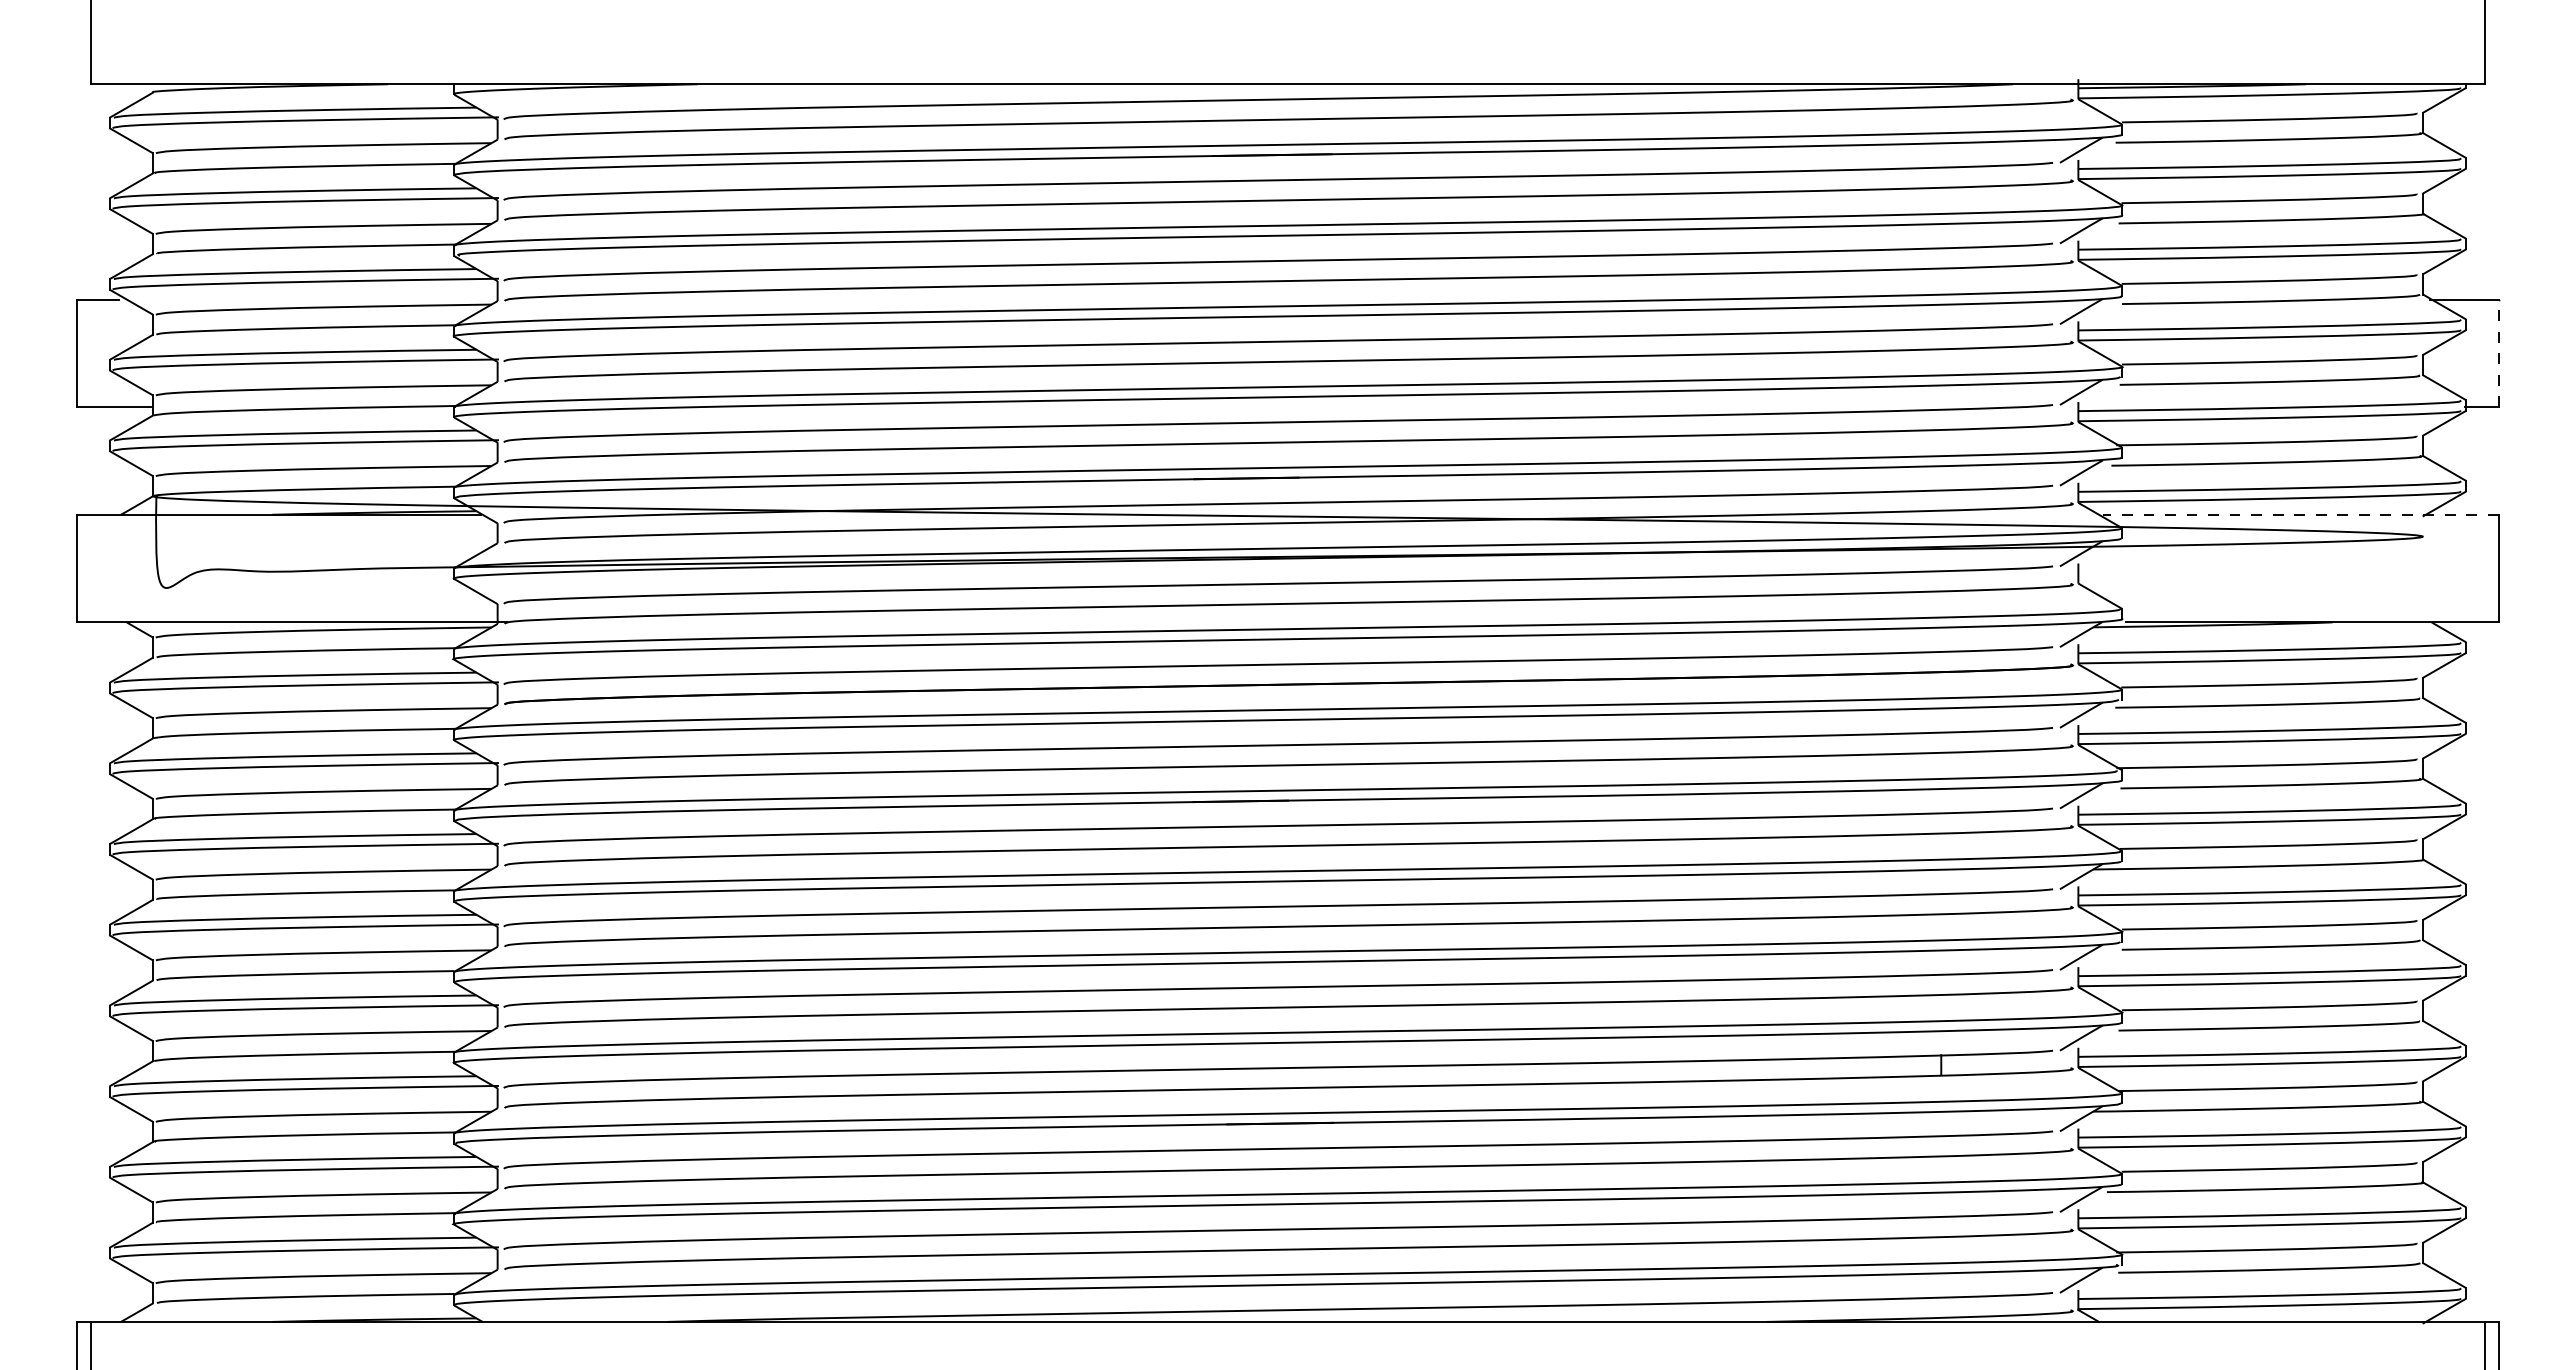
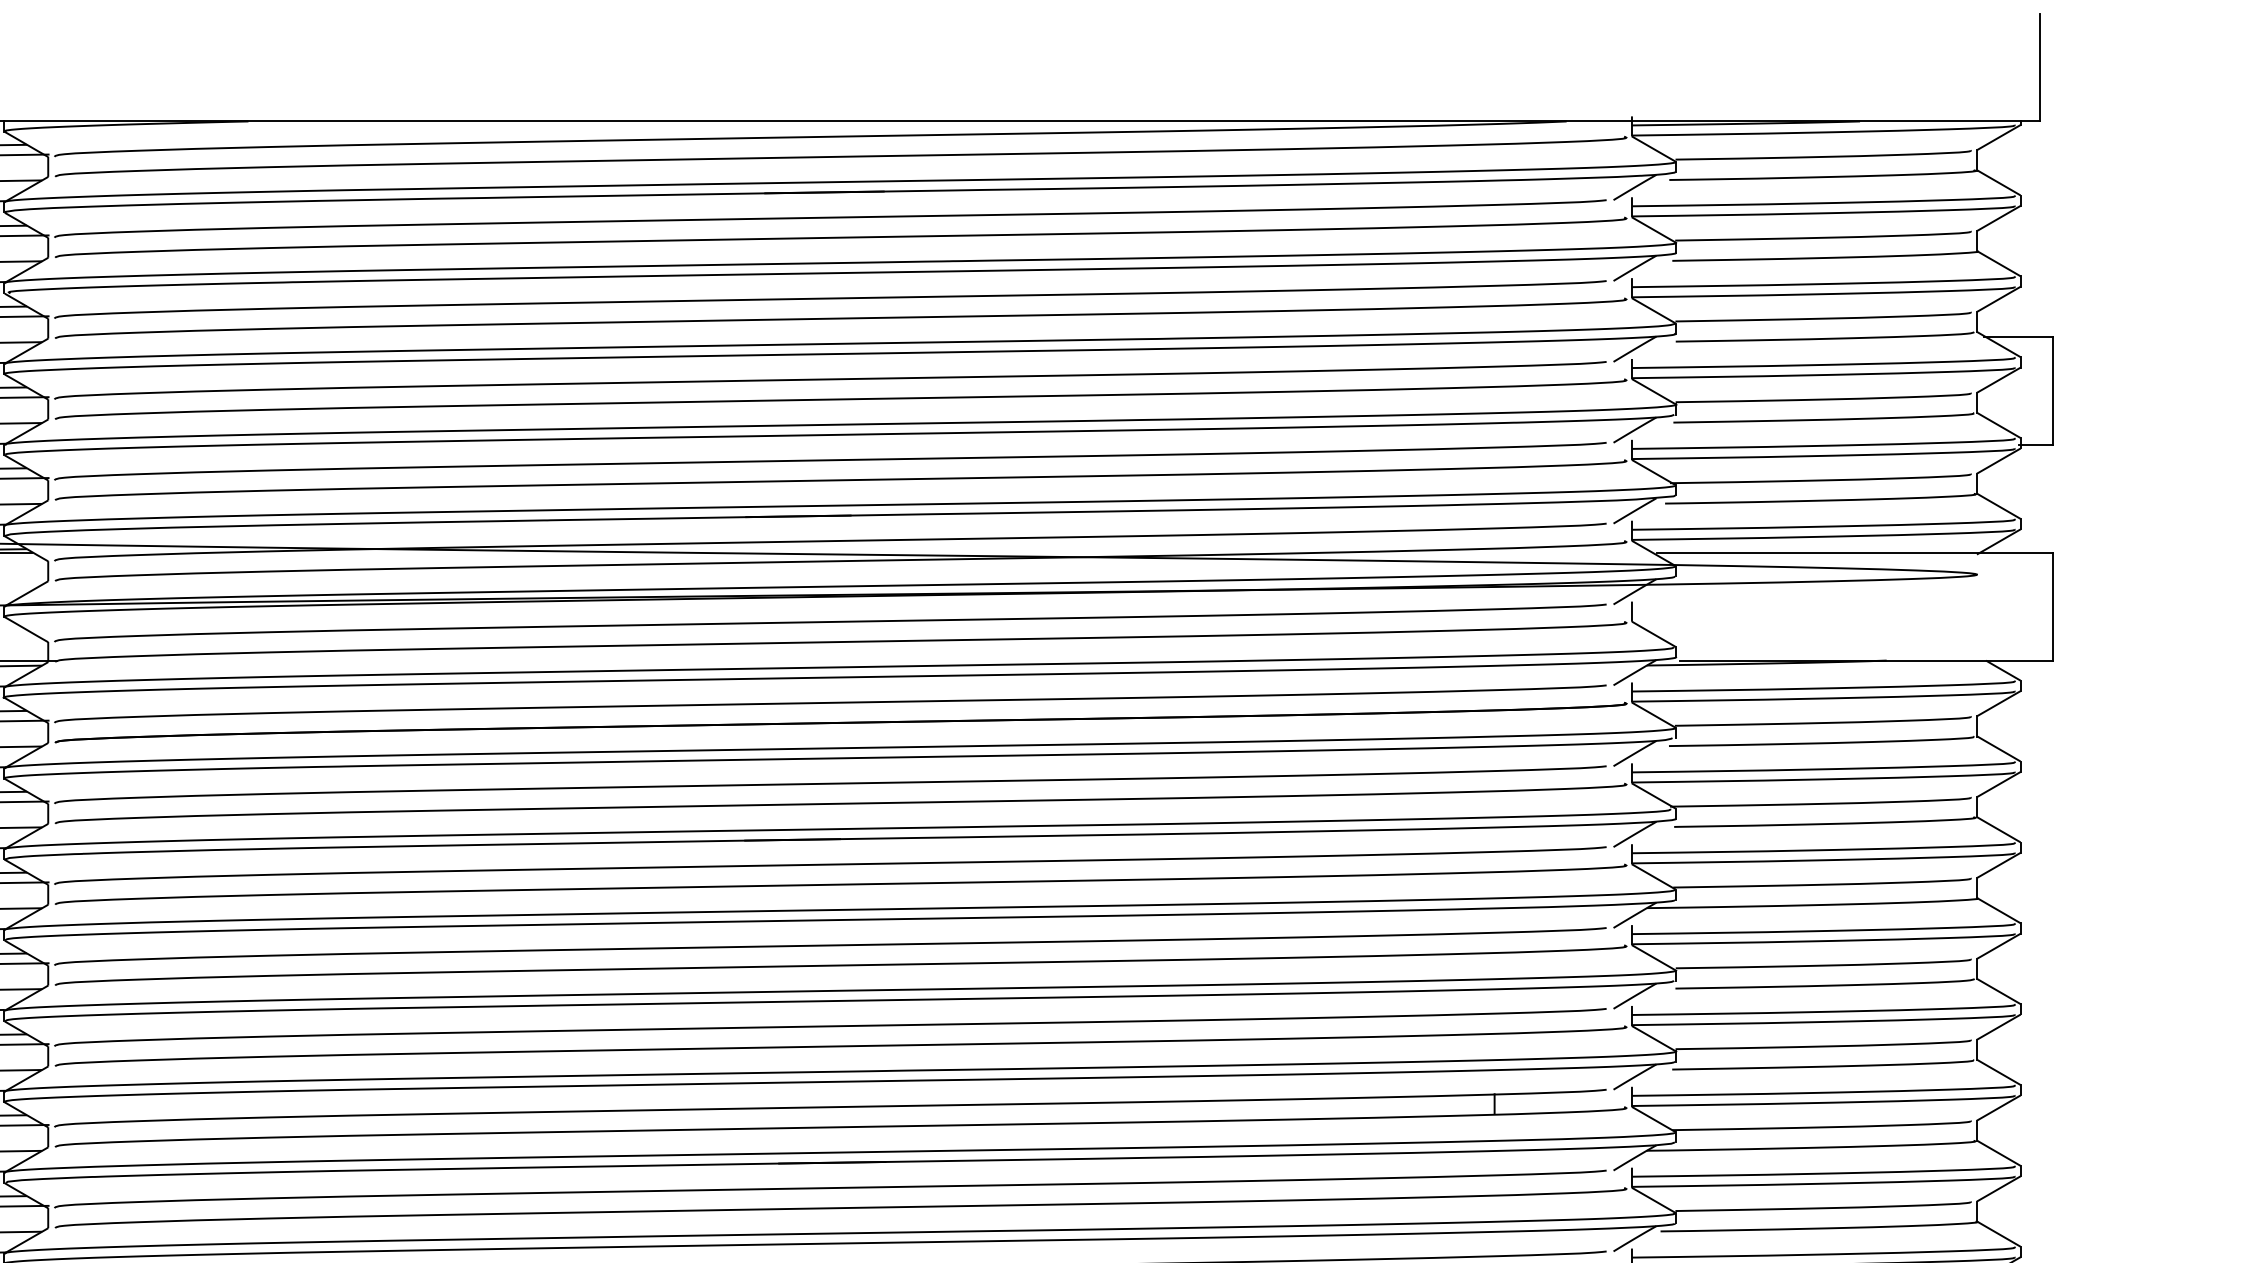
line: (2498, 353) -> (2052, 391), dashed -> solid
line: (2300, 514) -> (1854, 552), dashed -> solid

